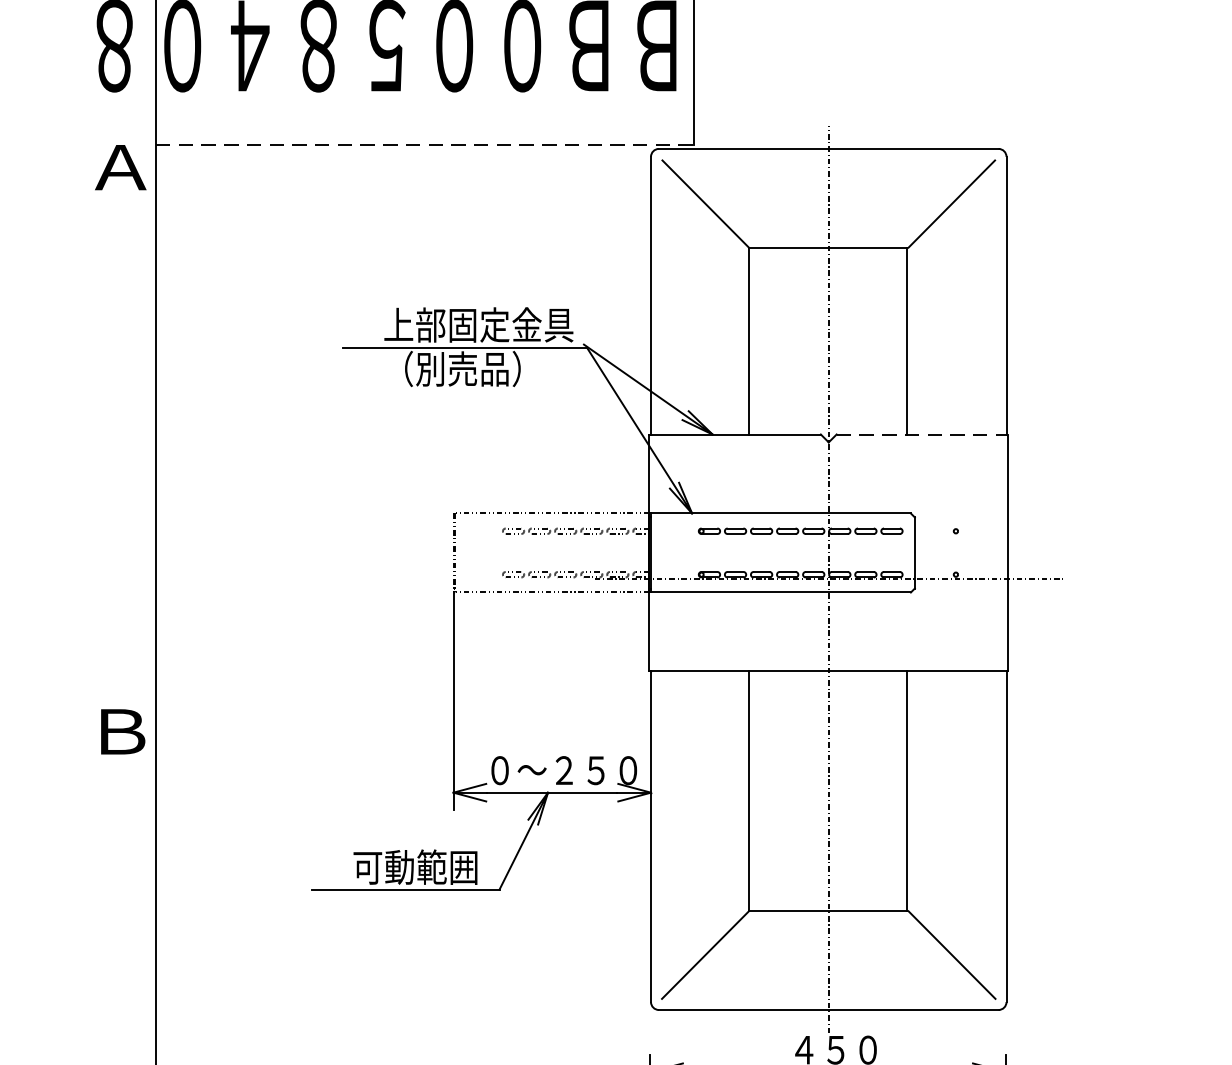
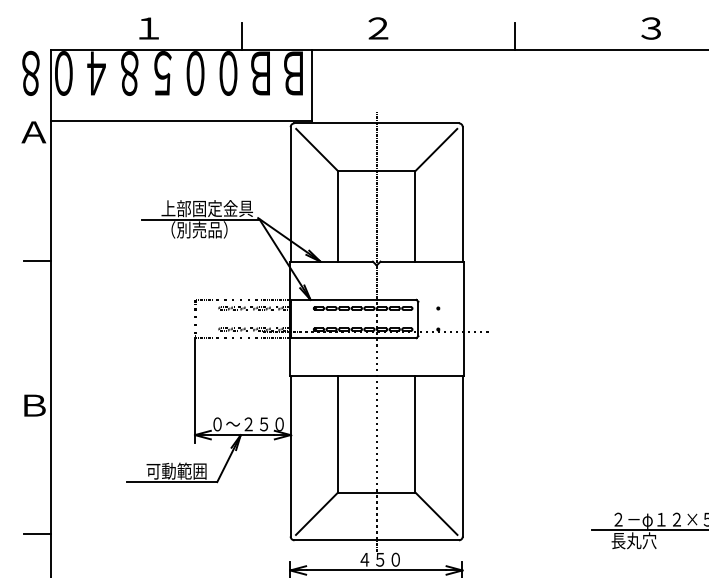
line: (425, 145) -> (181, 121), dashed -> solid
line: (126, 432) -> (36, 260), added
line: (923, 434) -> (422, 261), dashed -> solid
line: (126, 997) -> (36, 534), added

